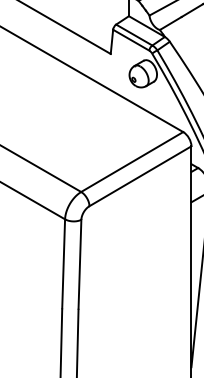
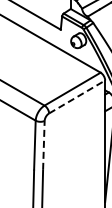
line: (141, 175) -> (77, 96), solid -> dashed
line: (79, 262) -> (43, 144), solid -> dashed

